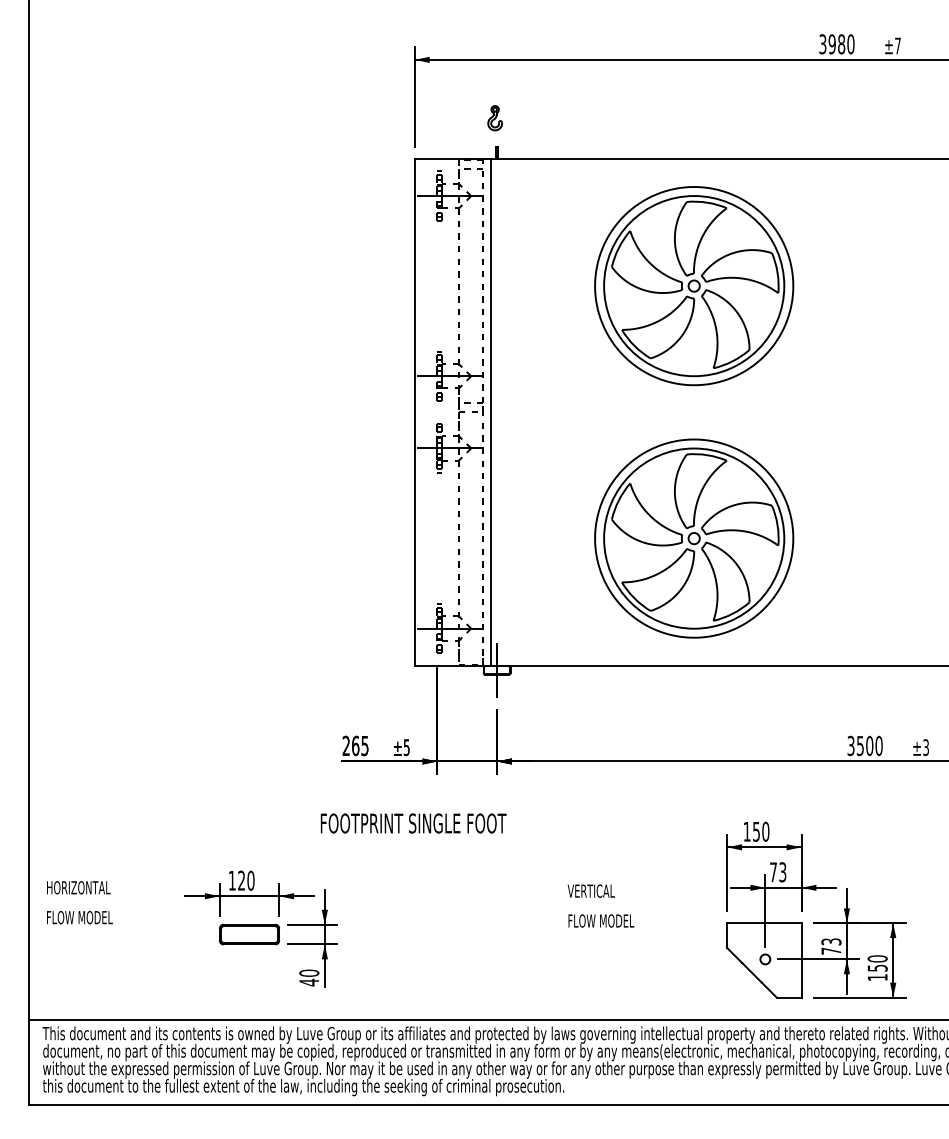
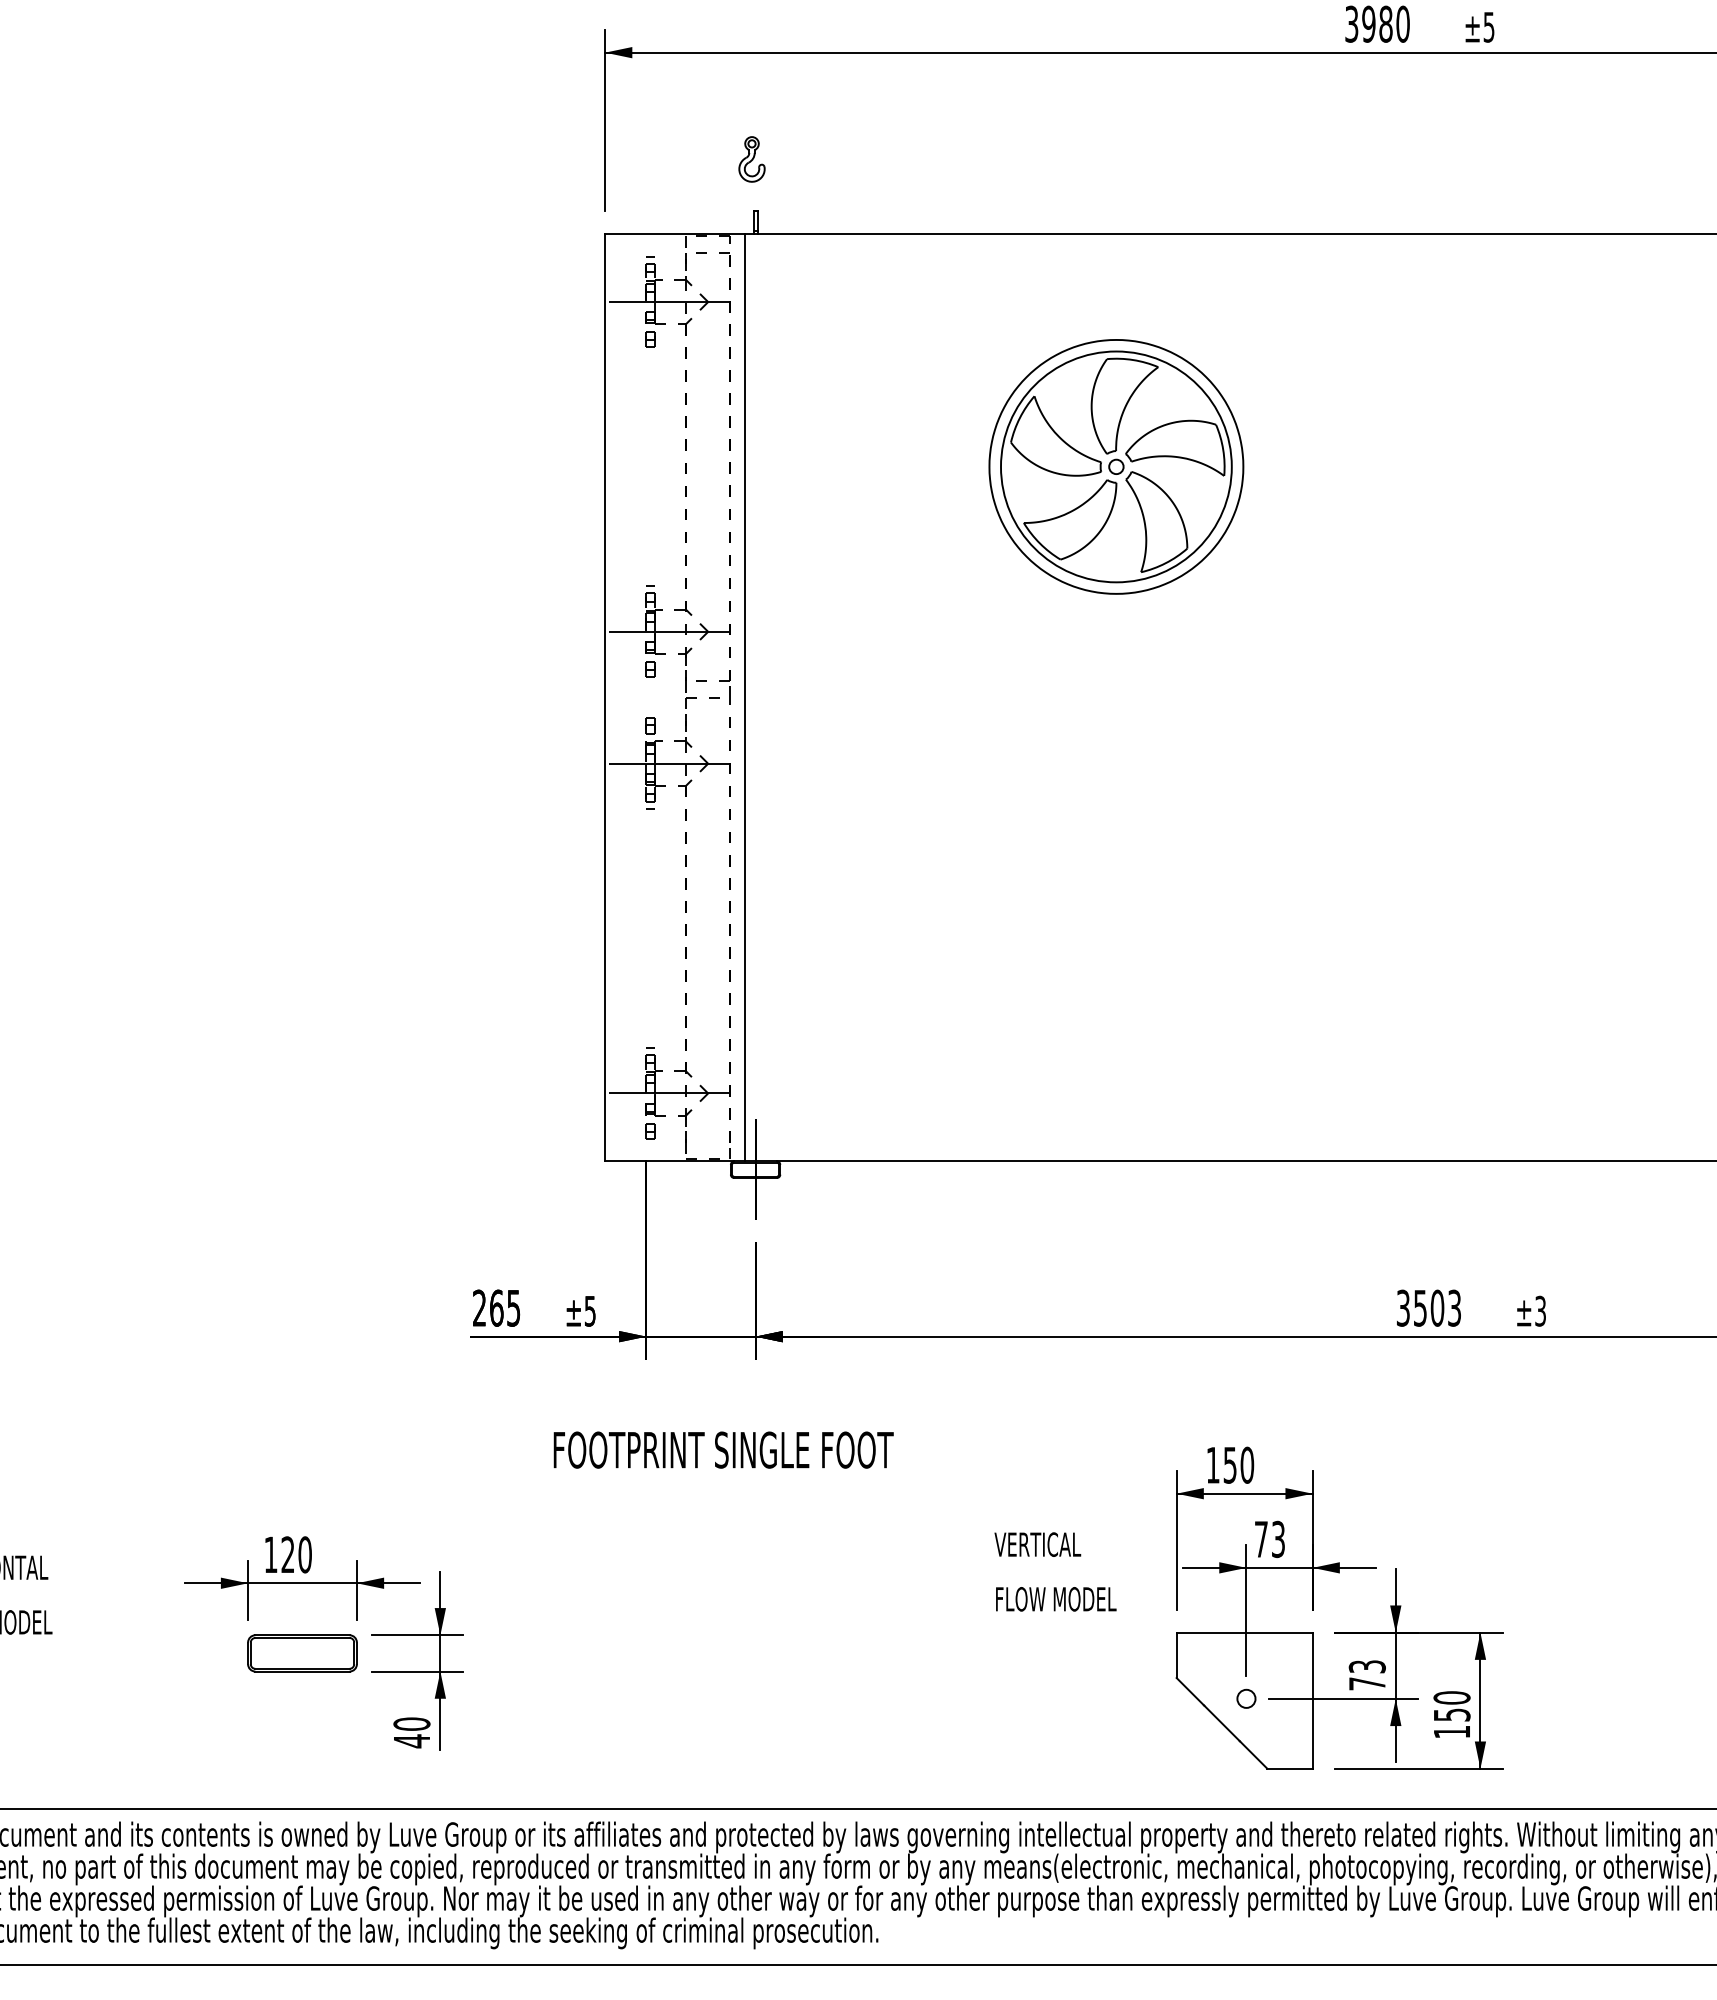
text: (897, 45) -> (1488, 26), ±7 -> ±5
part: (694, 286) -> (1116, 467), size x0.7
part: (694, 538) -> (1116, 928), removed
text: (878, 745) -> (1453, 1307), 3500 -> 3503
text: (413, 823) -> (723, 1450), moved
text: (600, 905) -> (1054, 1570), moved

